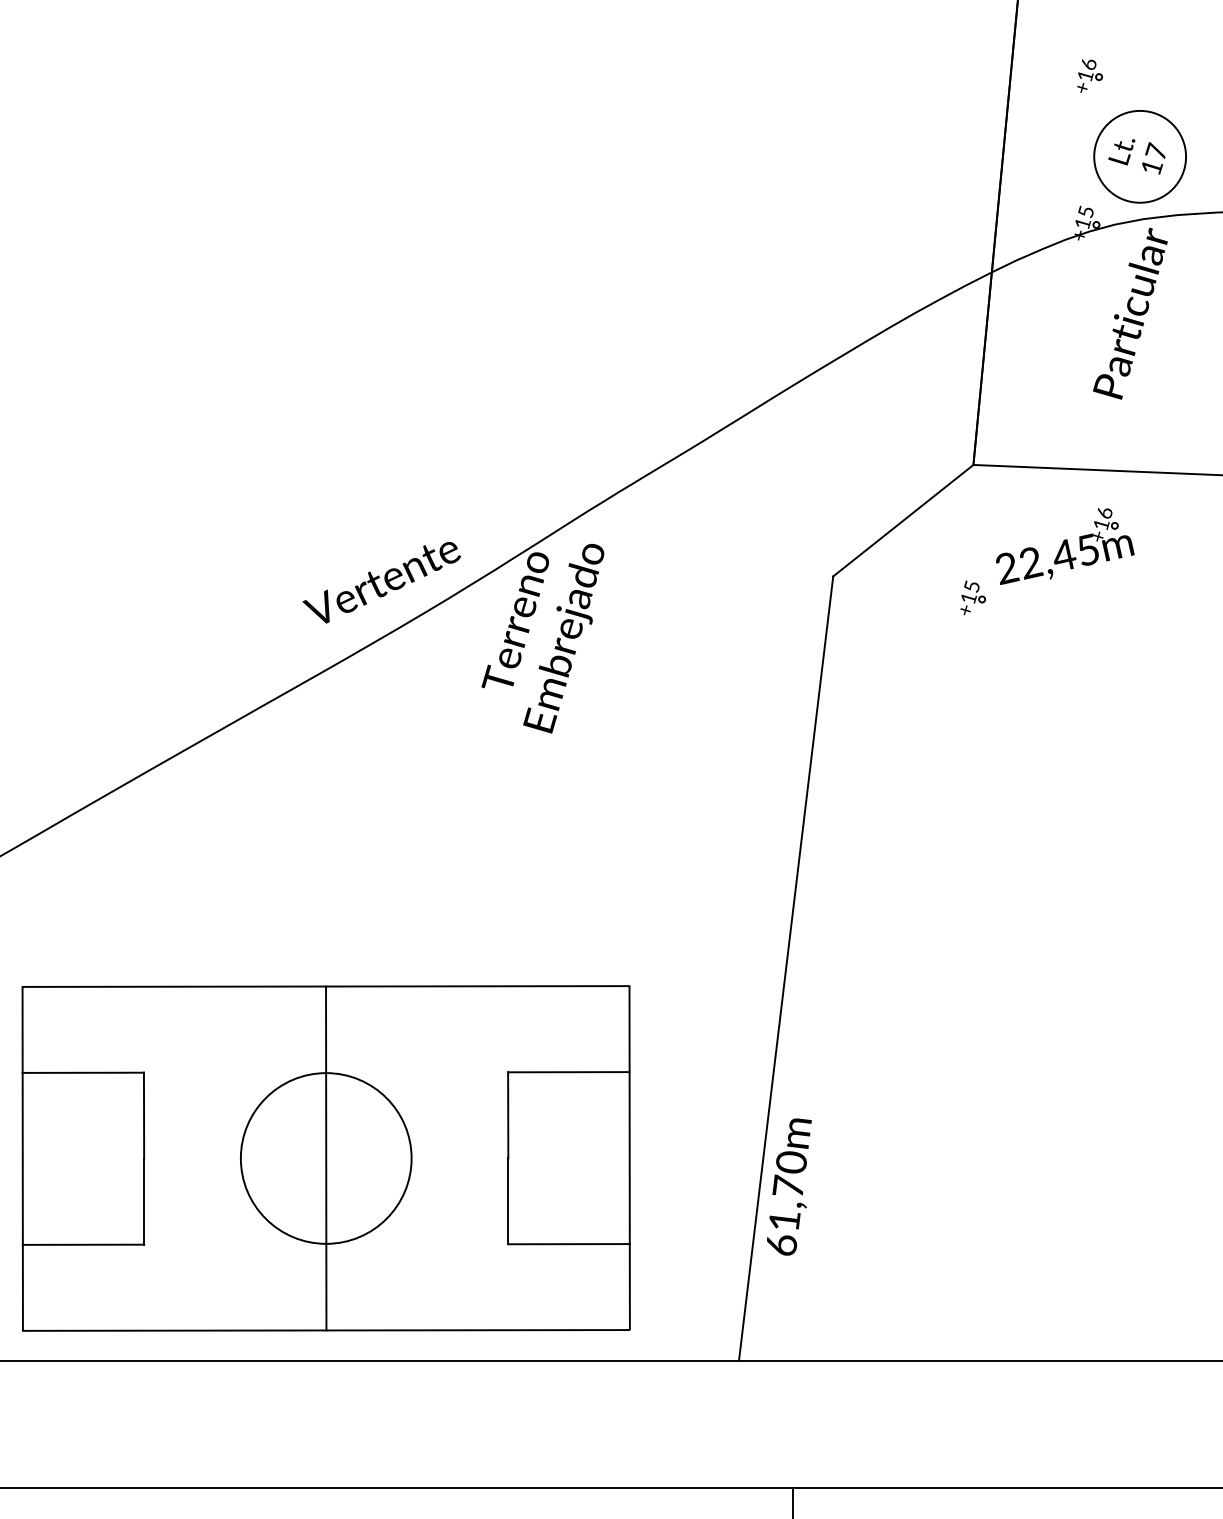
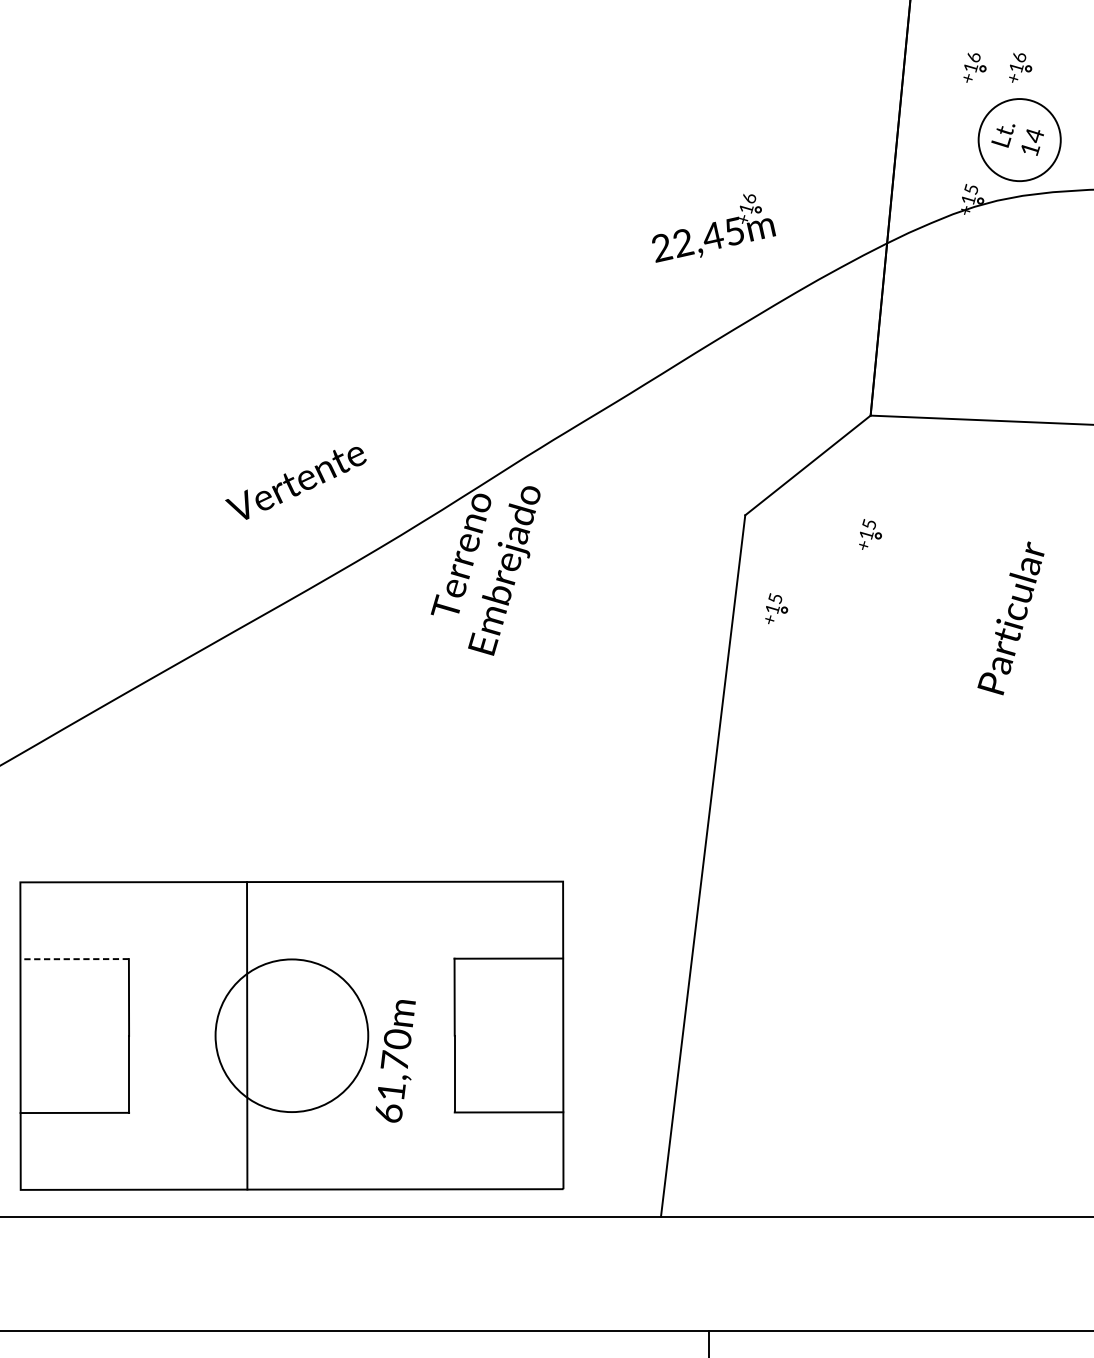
part: (1140, 75) -> (1020, 67), added
text: (1156, 151) -> (1034, 135), 17 -> 14
text: (1130, 313) -> (1011, 618), moved
part: (1065, 546) -> (714, 228), moved
text: (381, 582) -> (295, 483), moved
part: (867, 680) -> (775, 608), added
line: (83, 1072) -> (74, 958), solid -> dashed
line: (326, 1158) -> (247, 1035), moved
text: (789, 1186) -> (395, 1060), moved

